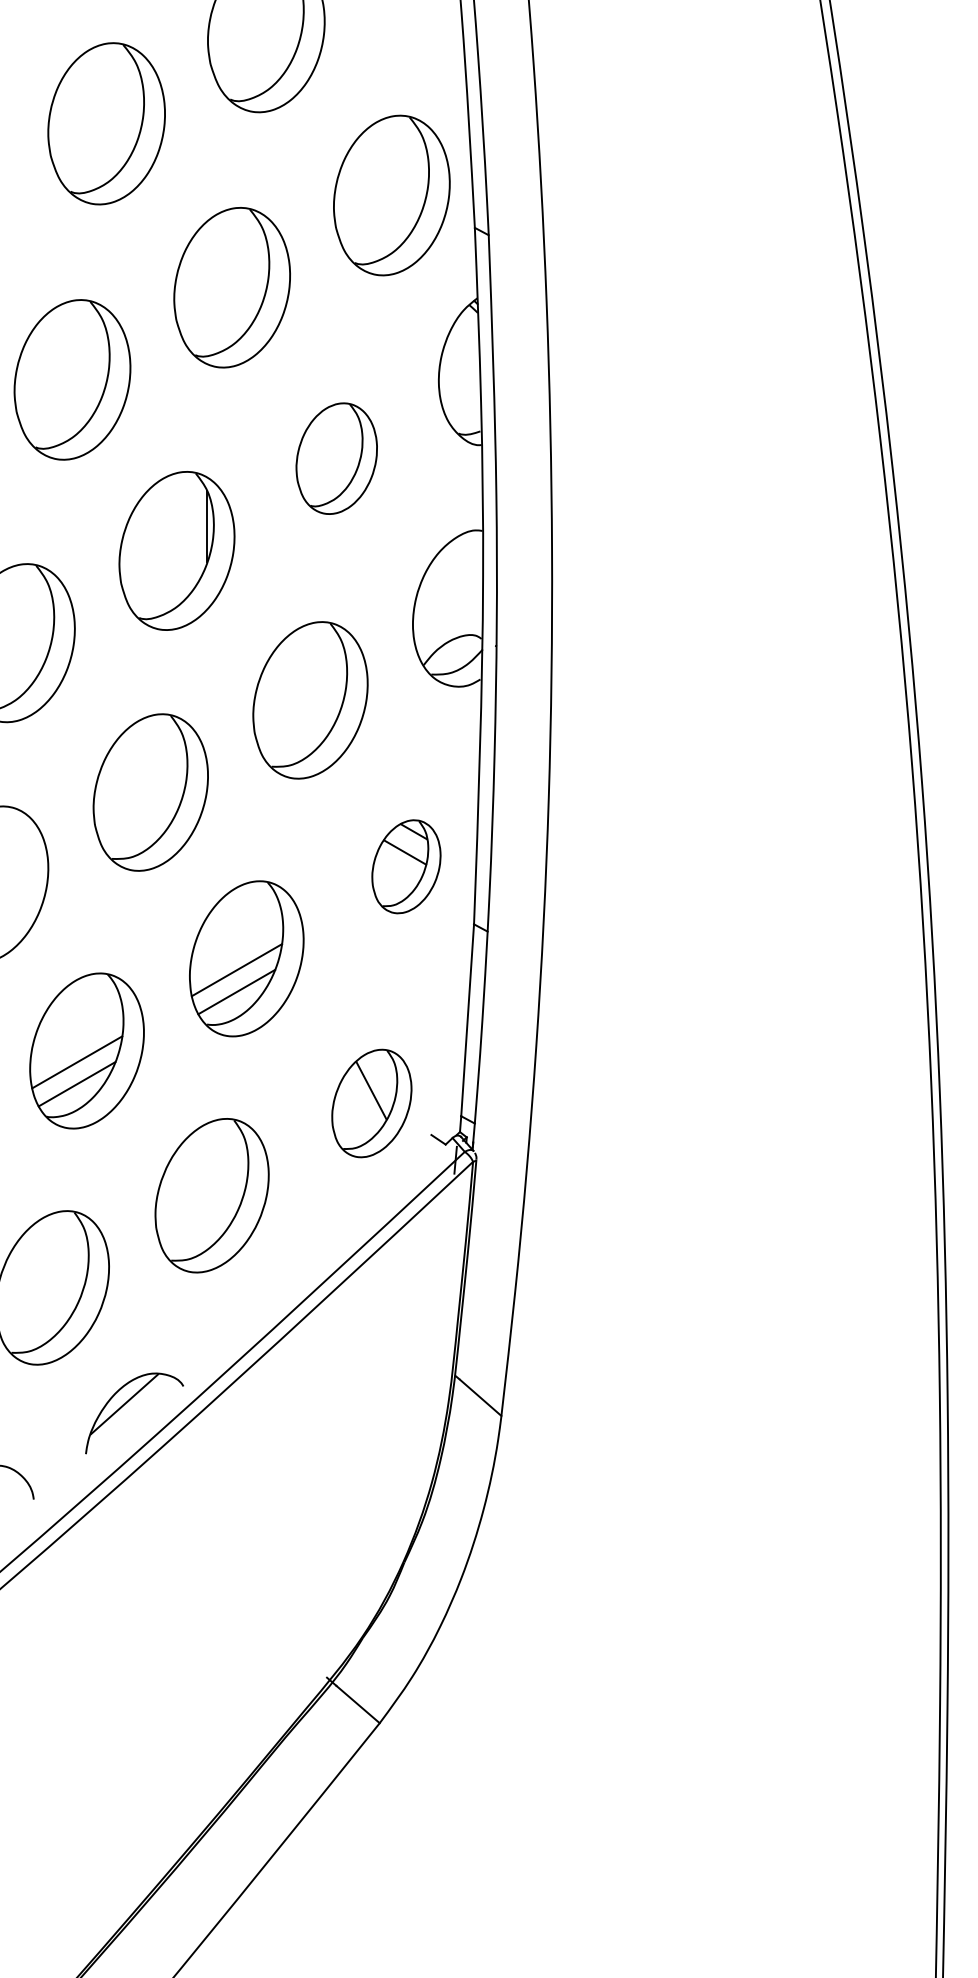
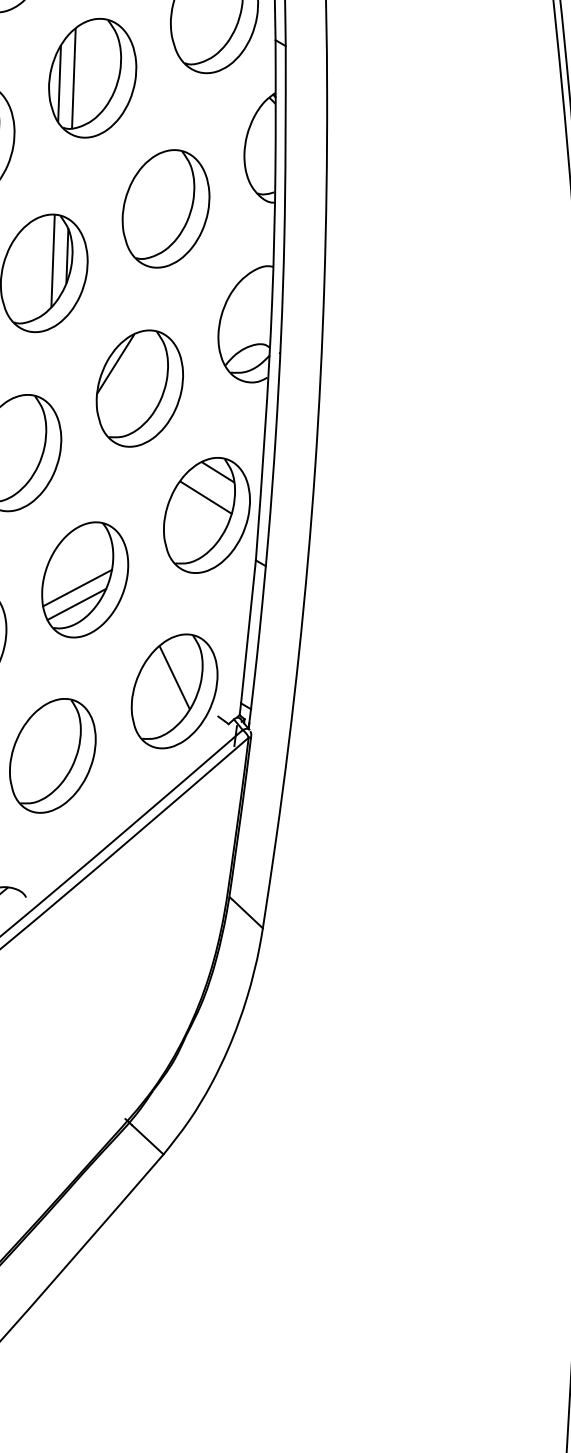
line: (207, 288) -> (74, 78), added
line: (188, 296) -> (59, 83), added
part: (336, 458) -> (165, 208), size x1.43
line: (188, 534) -> (53, 261), added
line: (276, 668) -> (115, 363), added
part: (406, 866) -> (207, 515), size x1.67
part: (371, 1103) -> (174, 691), size x1.43

